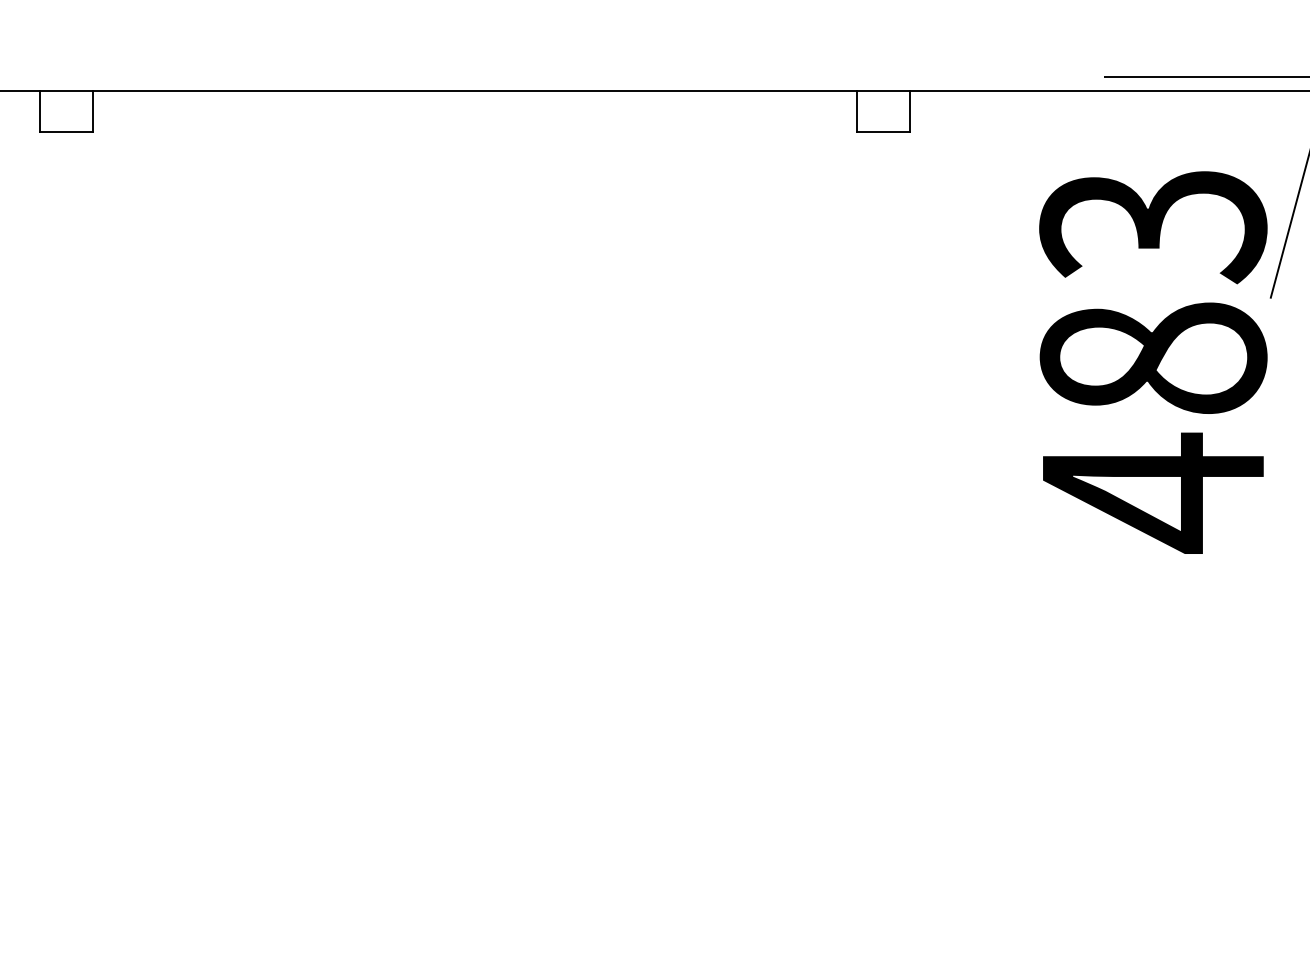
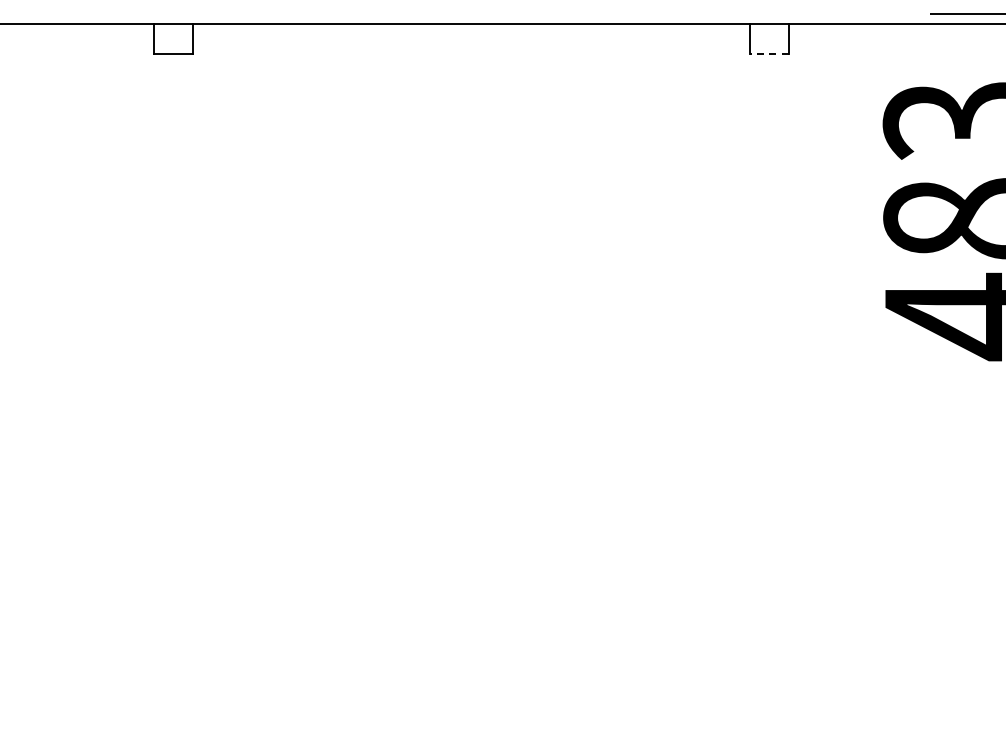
line: (882, 131) -> (768, 53), solid -> dashed

